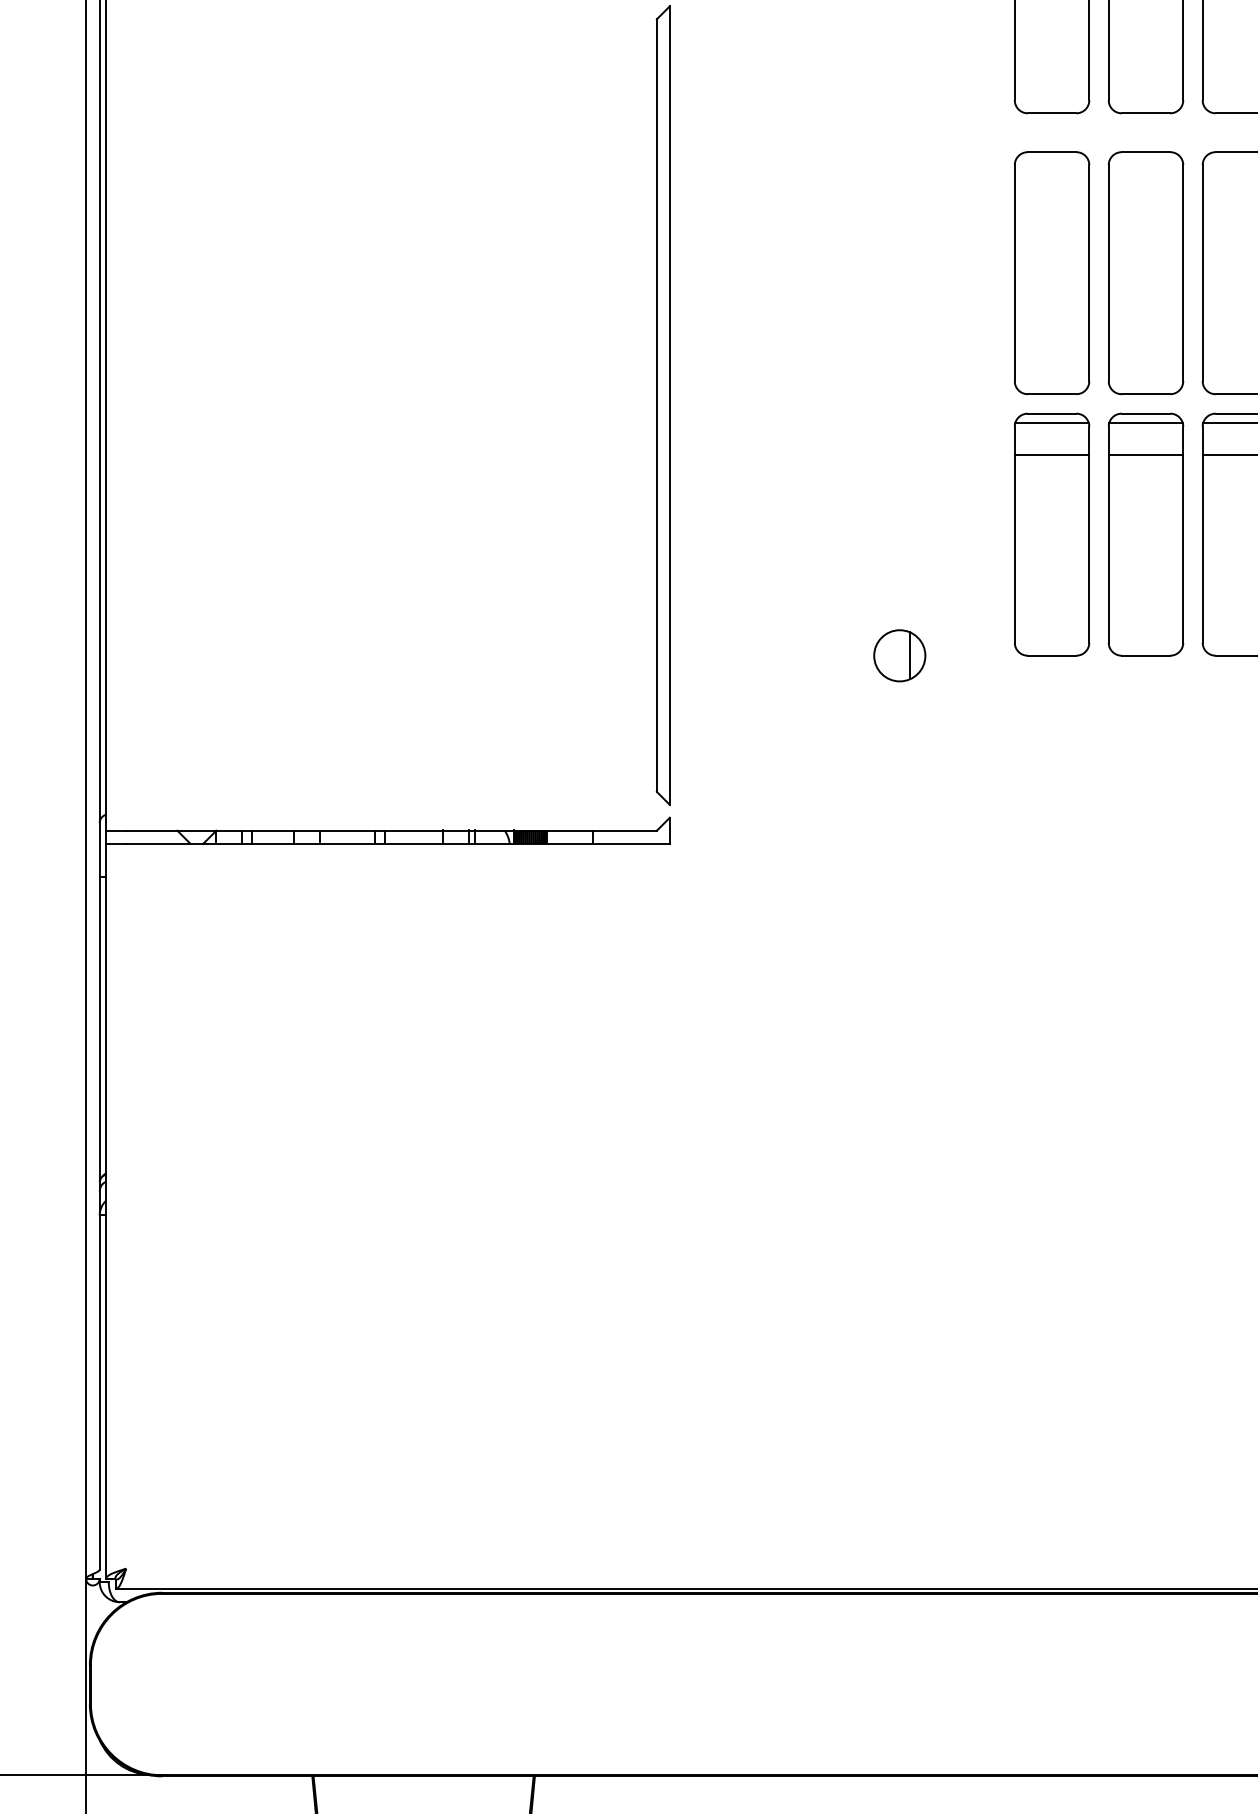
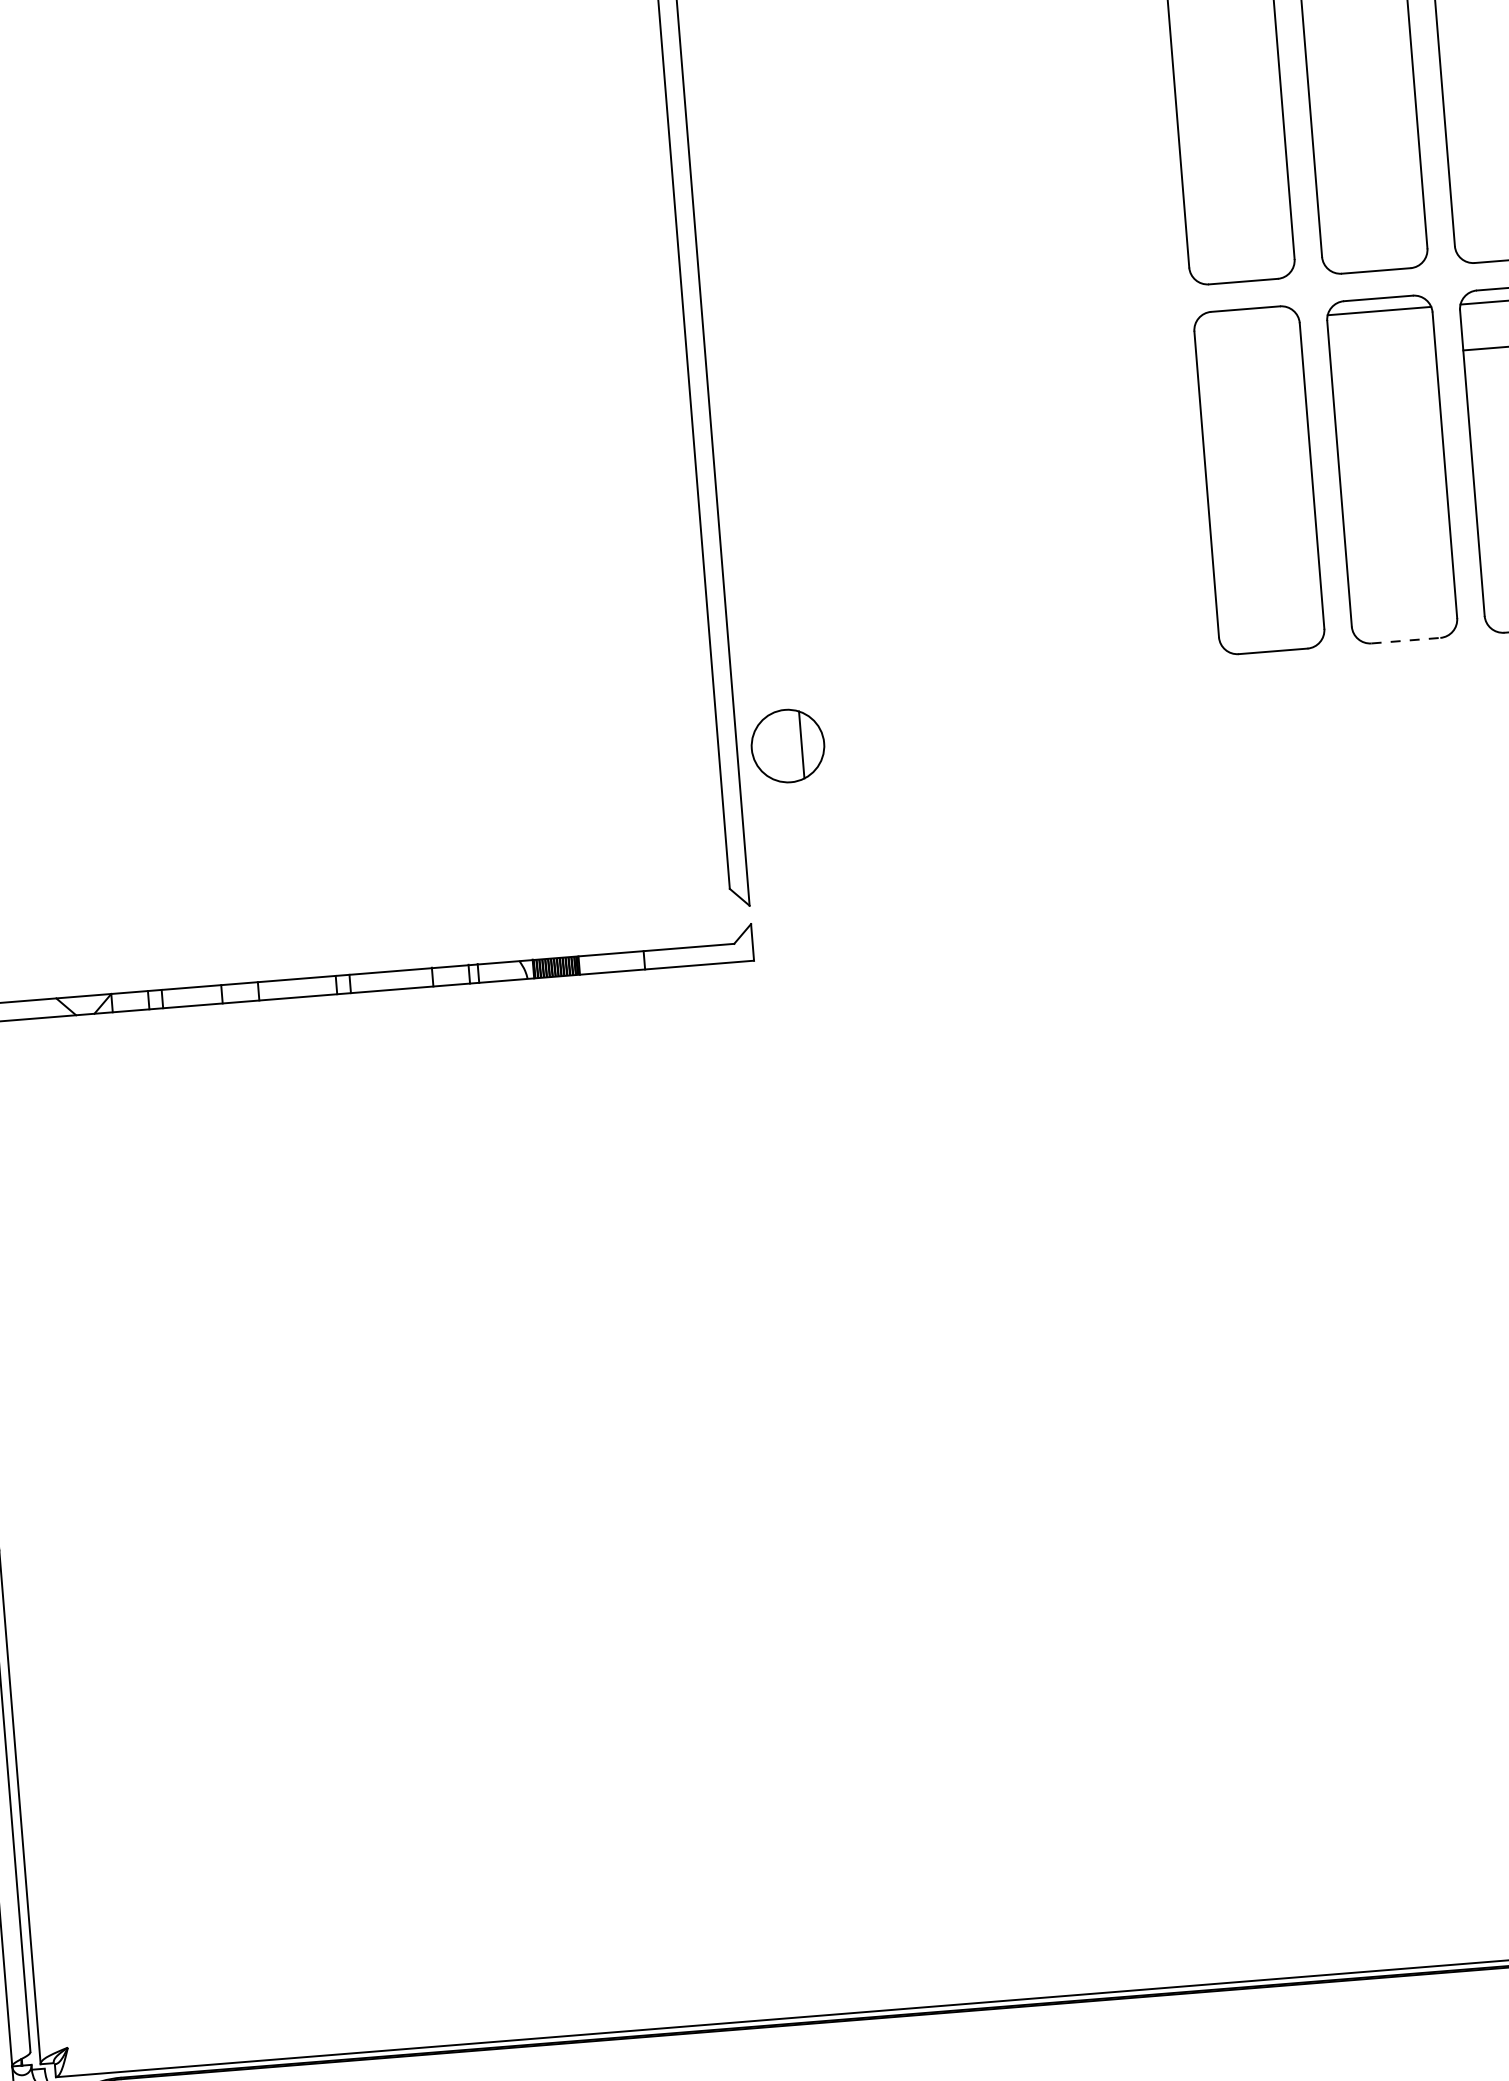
line: (1051, 422) -> (1245, 321), removed
line: (1051, 455) -> (1249, 368), removed
line: (1145, 455) -> (1382, 357), removed
part: (899, 655) -> (787, 745), moved
line: (1146, 655) -> (1406, 640), solid -> dashed

